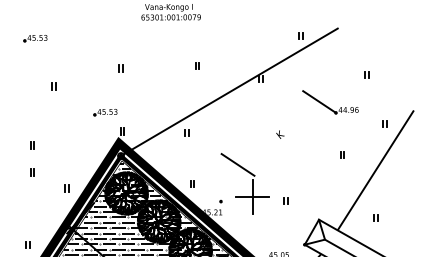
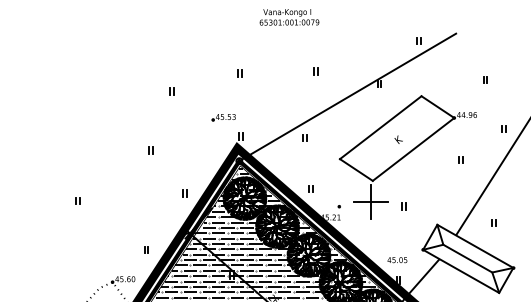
part: (35, 38) -> (153, 43), removed
line: (262, 122) -> (380, 127), added
line: (295, 144) -> (413, 149), added
part: (32, 172) -> (150, 177), removed

